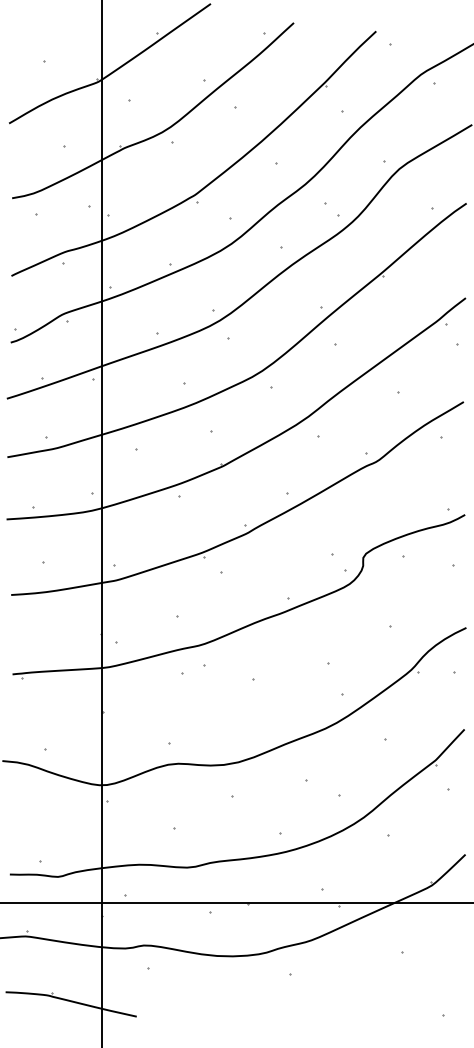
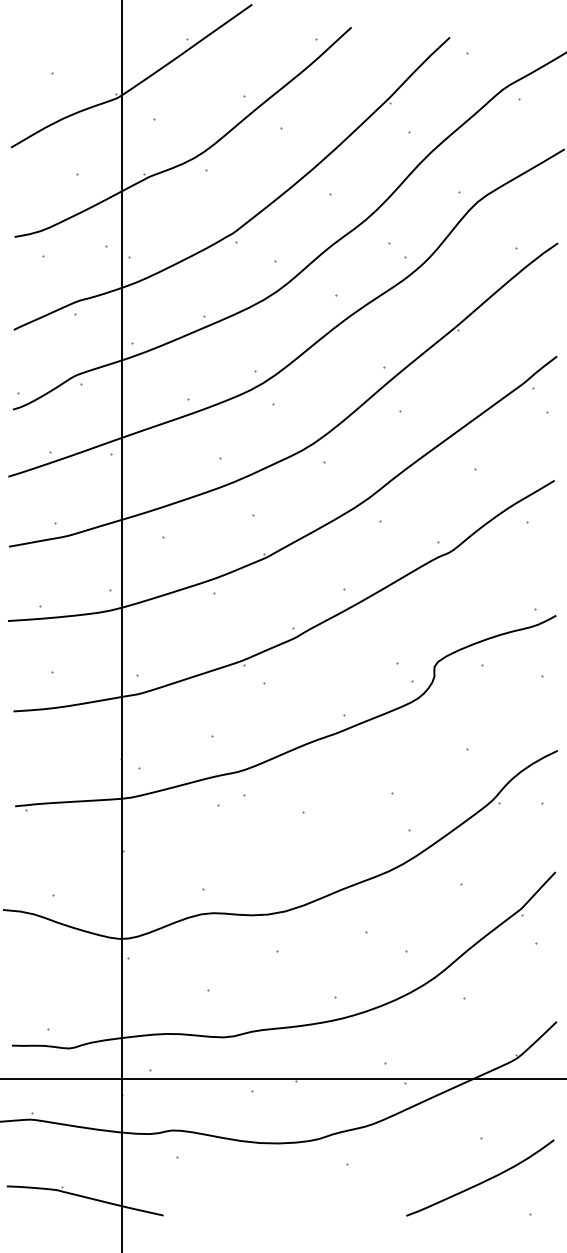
curve: (402, 988) -> (481, 1181), added

